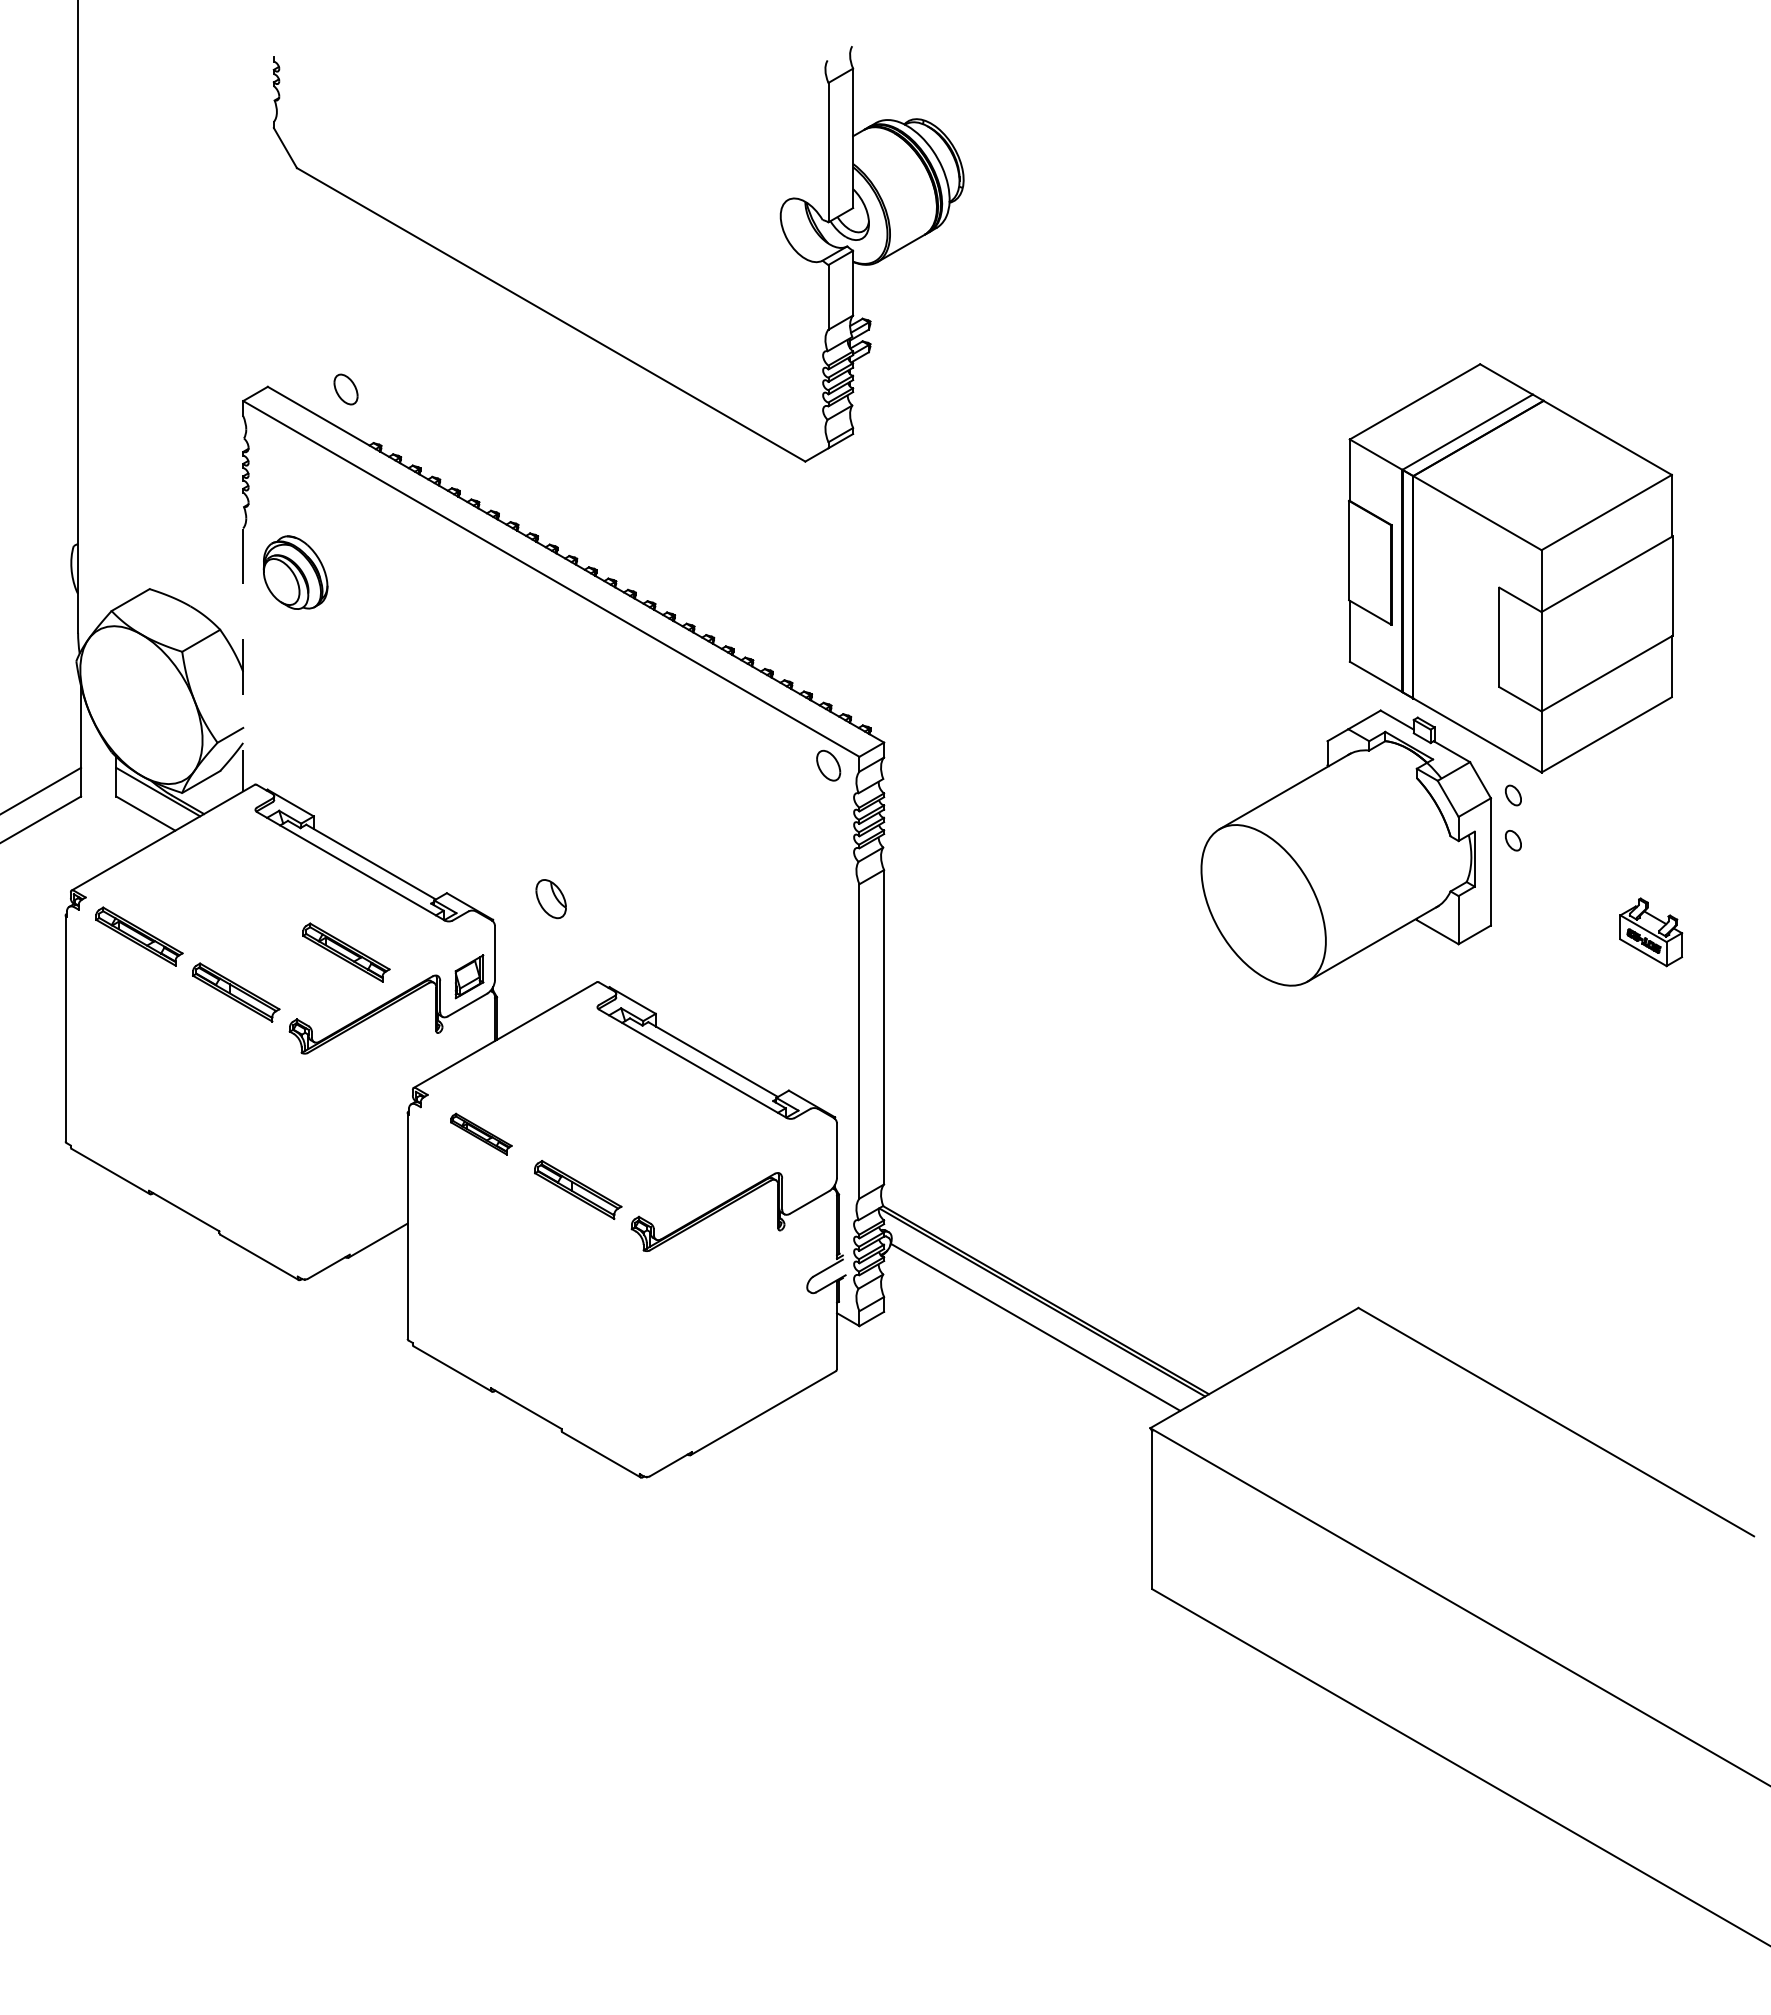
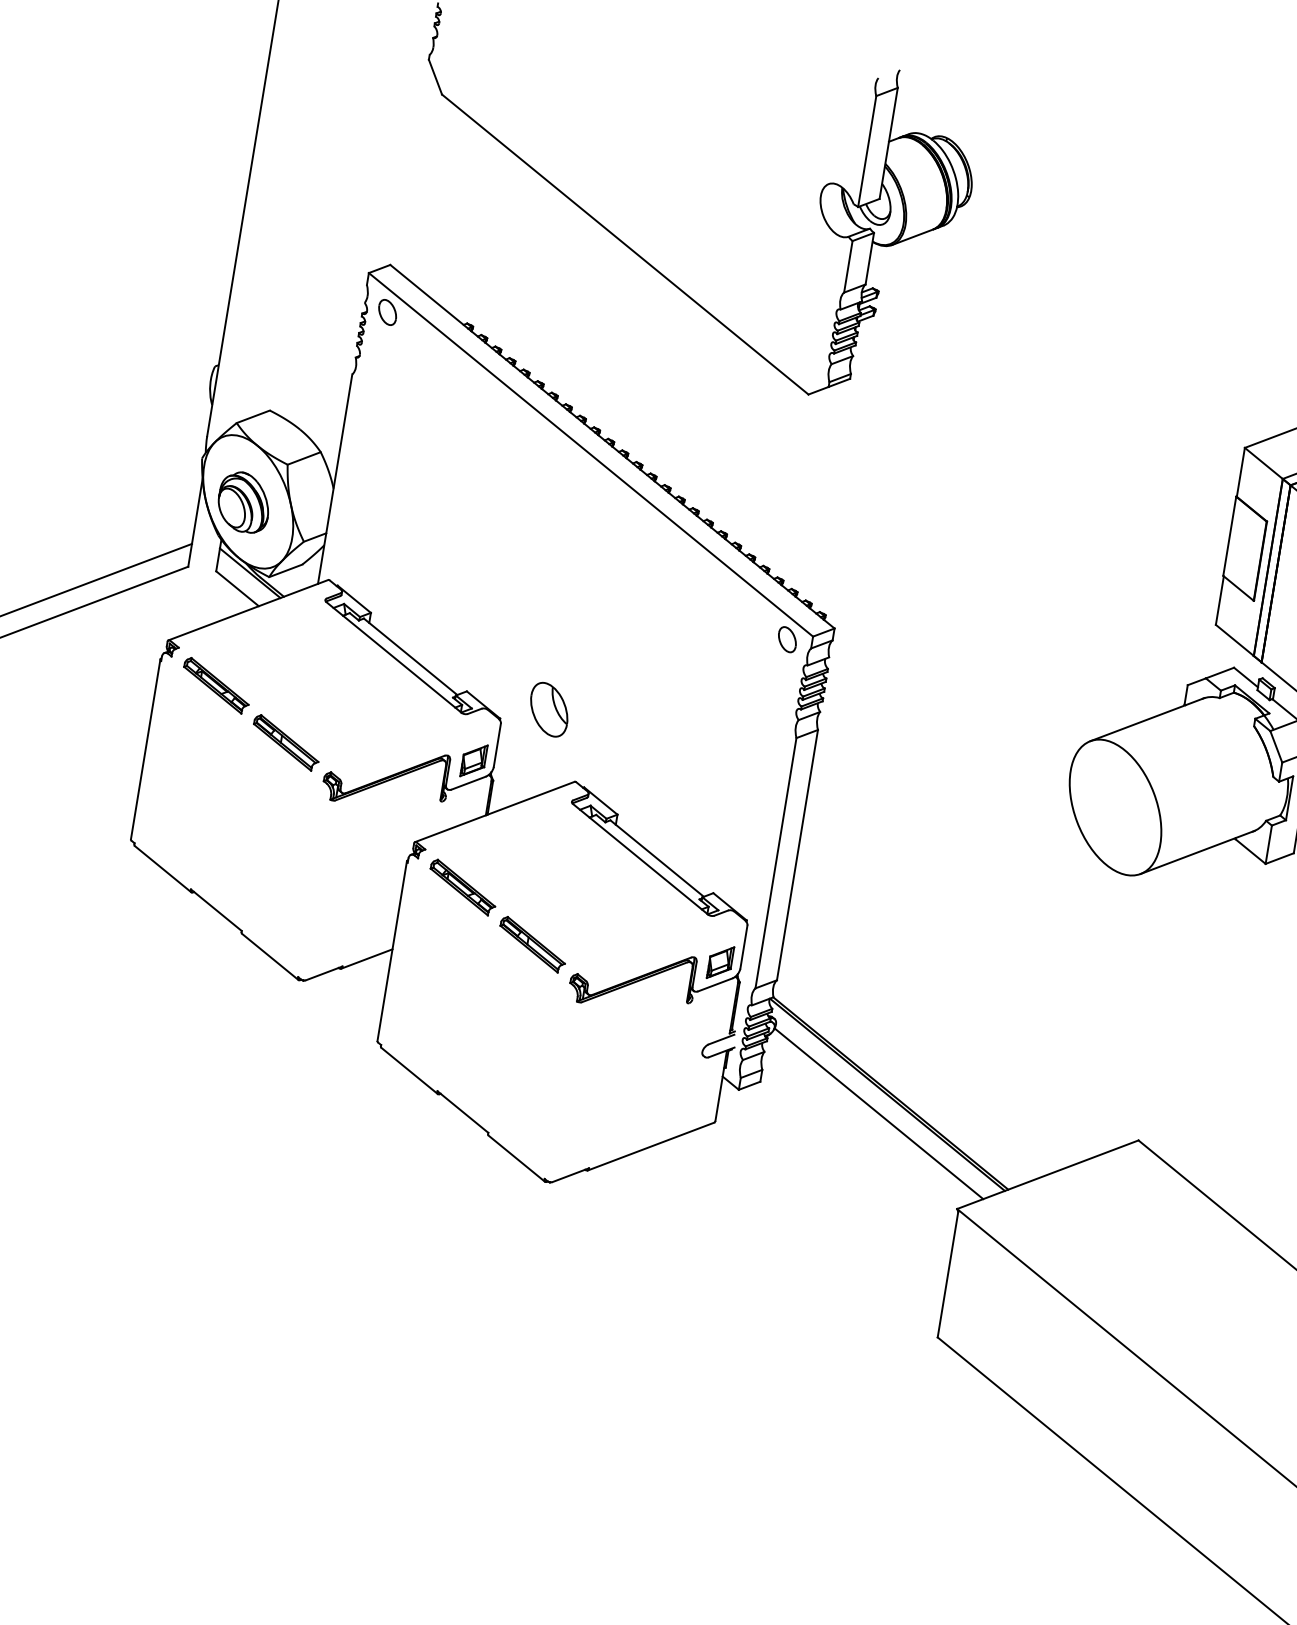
part: (345, 389) -> (387, 312), moved
part: (295, 572) -> (244, 502), moved
line: (243, 660) -> (335, 479), dashed -> solid
part: (550, 898) -> (548, 709), size x1.67
part: (346, 952) -> (379, 725), removed
part: (481, 1134) -> (462, 888), size x1.43
part: (811, 1173) -> (720, 962), added

